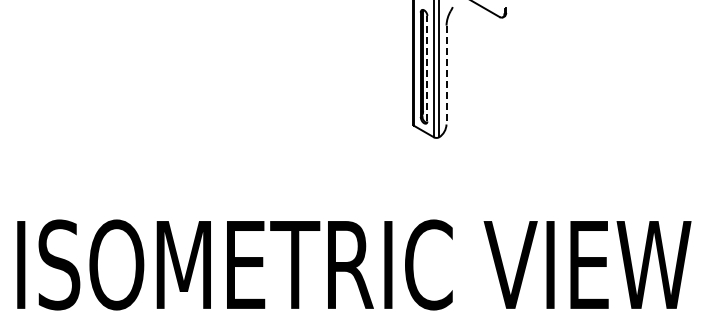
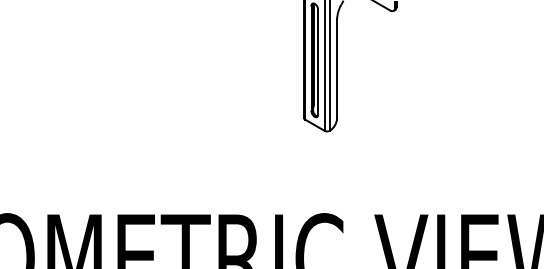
line: (427, 68) -> (318, 62), dashed -> solid
line: (446, 75) -> (337, 69), dashed -> solid

